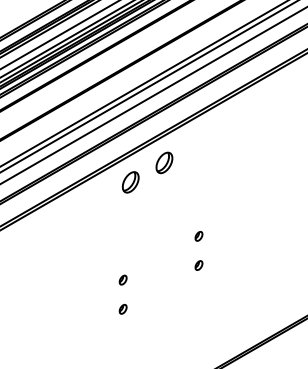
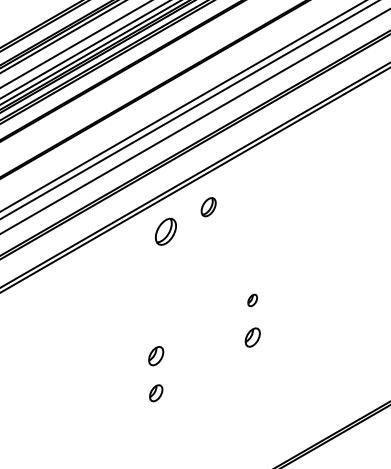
part: (164, 163) -> (208, 207), size x0.7
part: (198, 265) -> (252, 337), size x1.6
part: (123, 279) -> (156, 355), size x1.6
part: (123, 308) -> (156, 392), size x1.4

